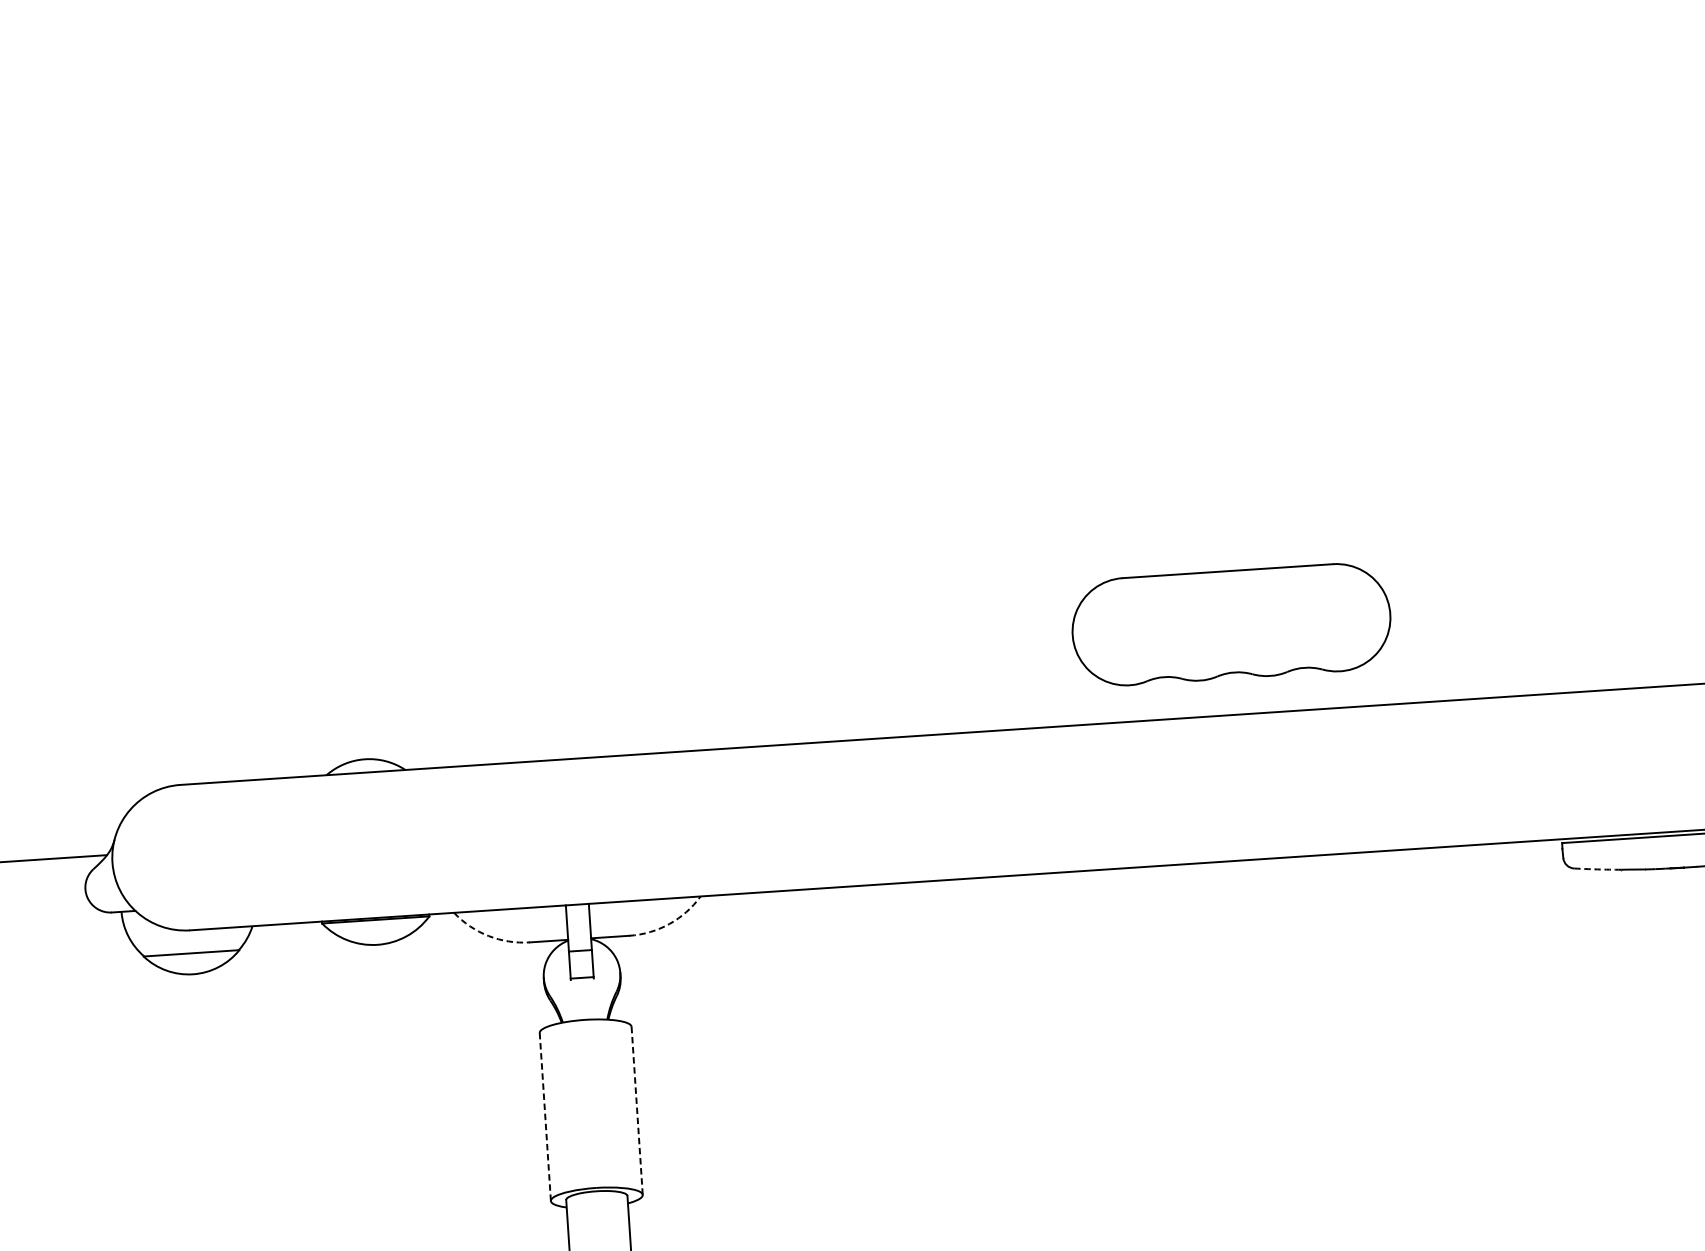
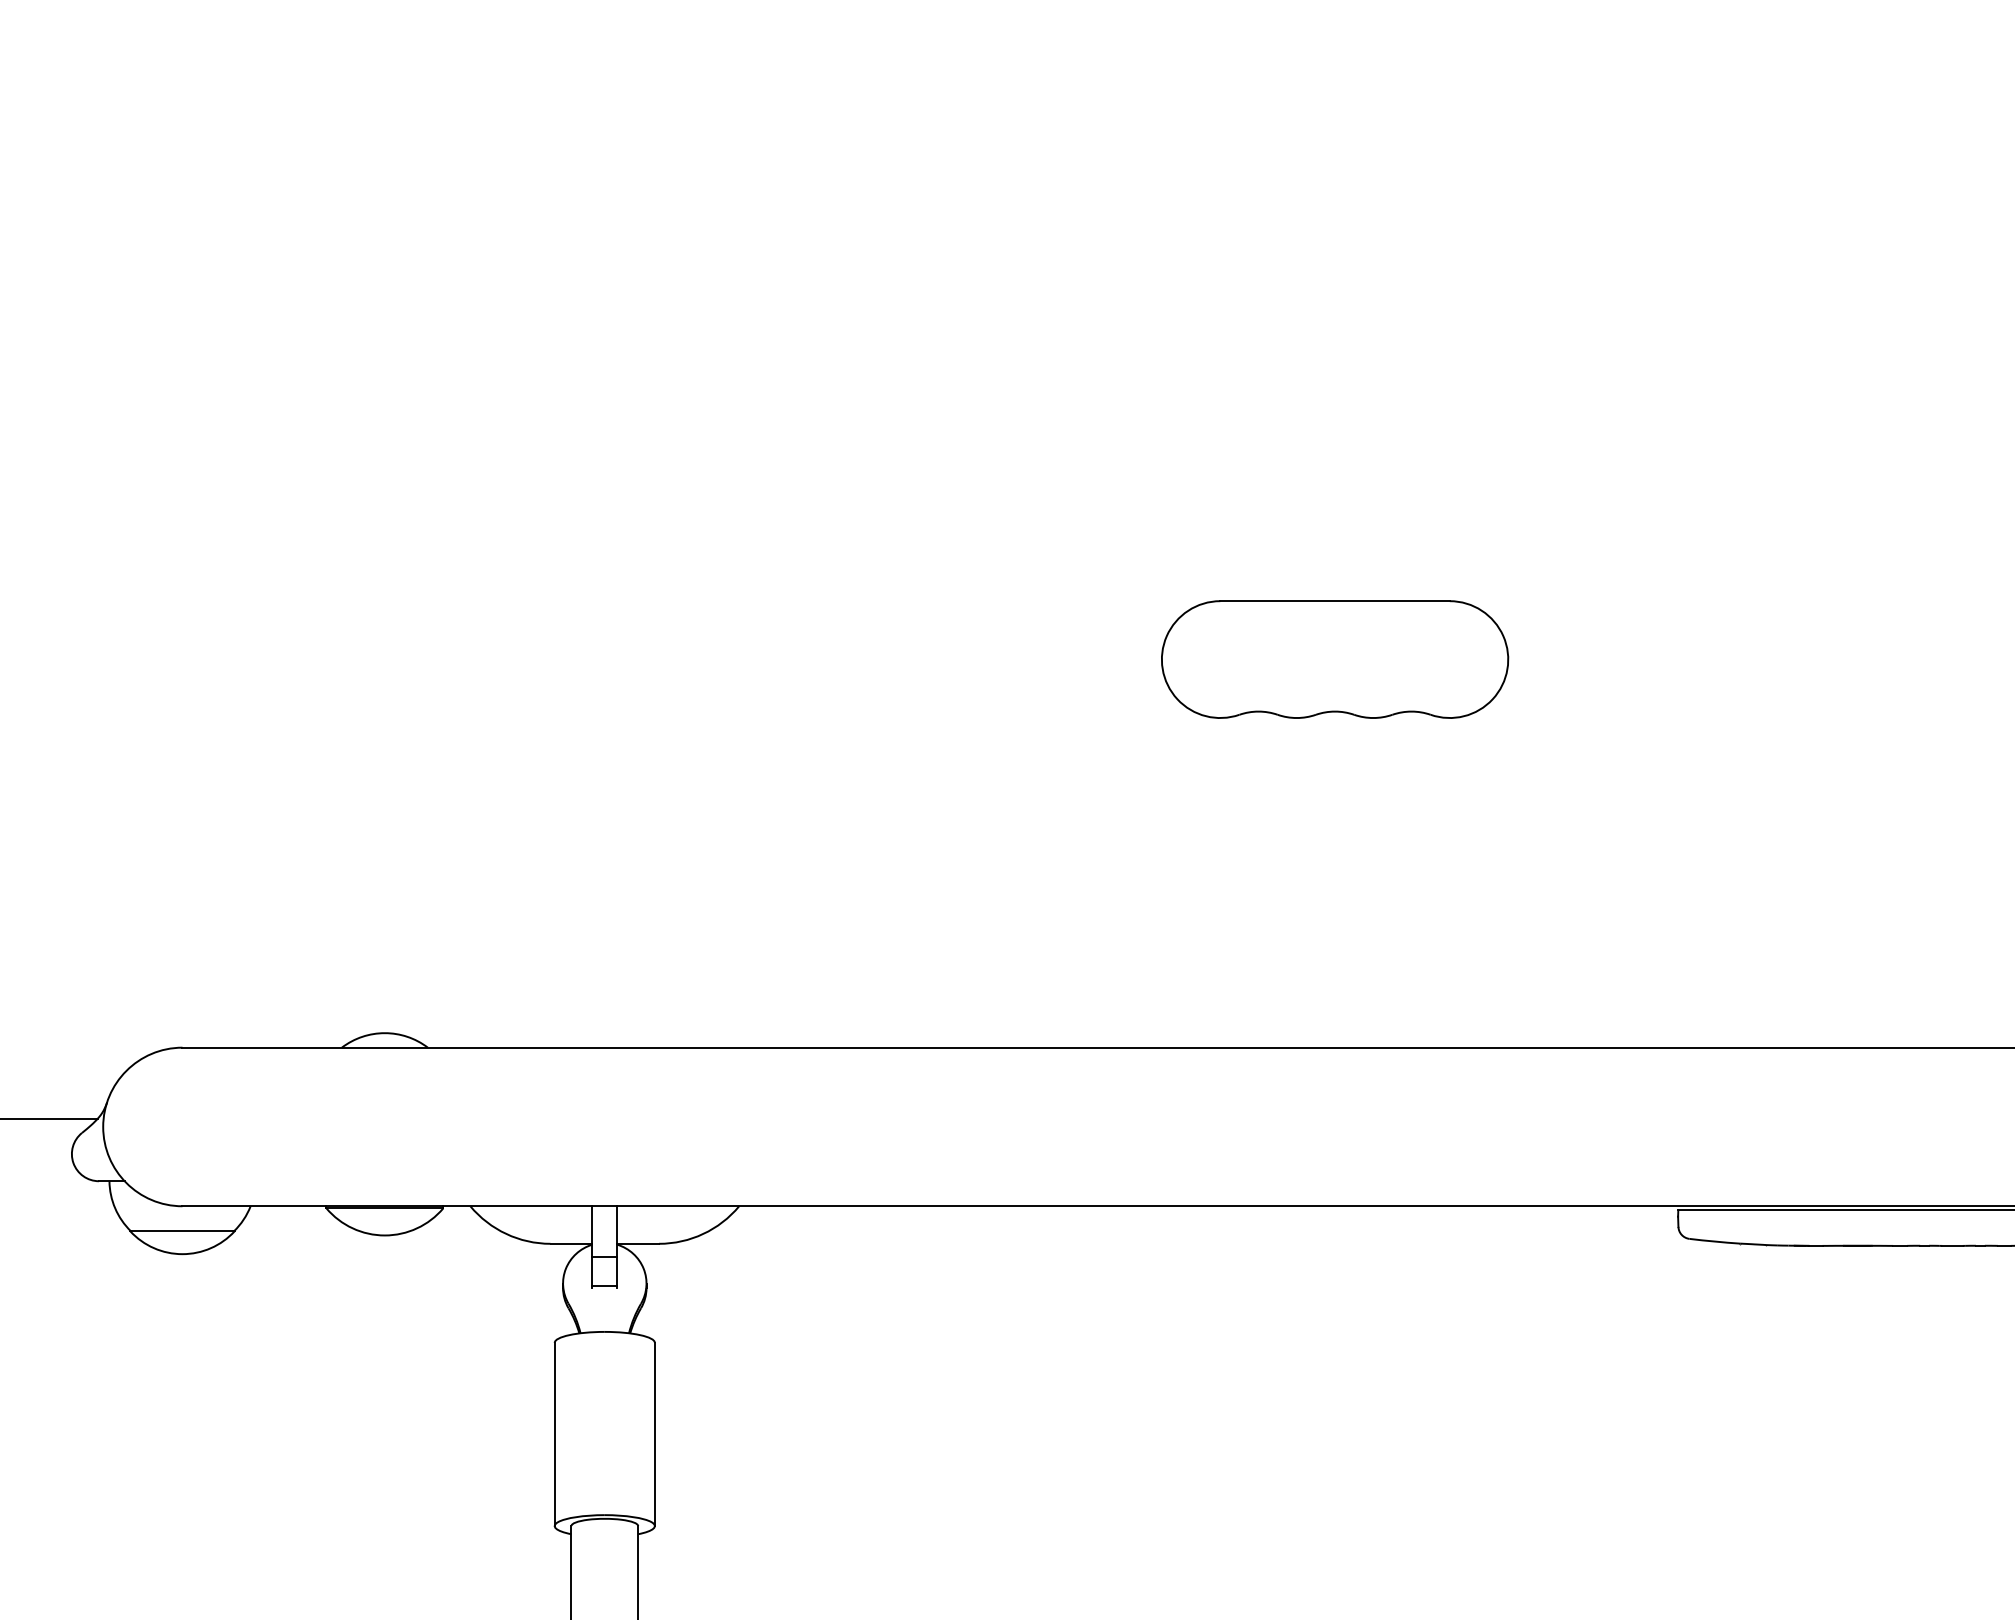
part: (1231, 624) -> (1335, 659), moved
arc: (1597, 869) -> (1714, 1241), dashed -> solid
arc: (669, 923) -> (703, 1233), dashed -> solid
arc: (488, 935) -> (506, 1233), dashed -> solid
line: (636, 1110) -> (654, 1434), dashed -> solid
line: (545, 1117) -> (554, 1434), dashed -> solid

